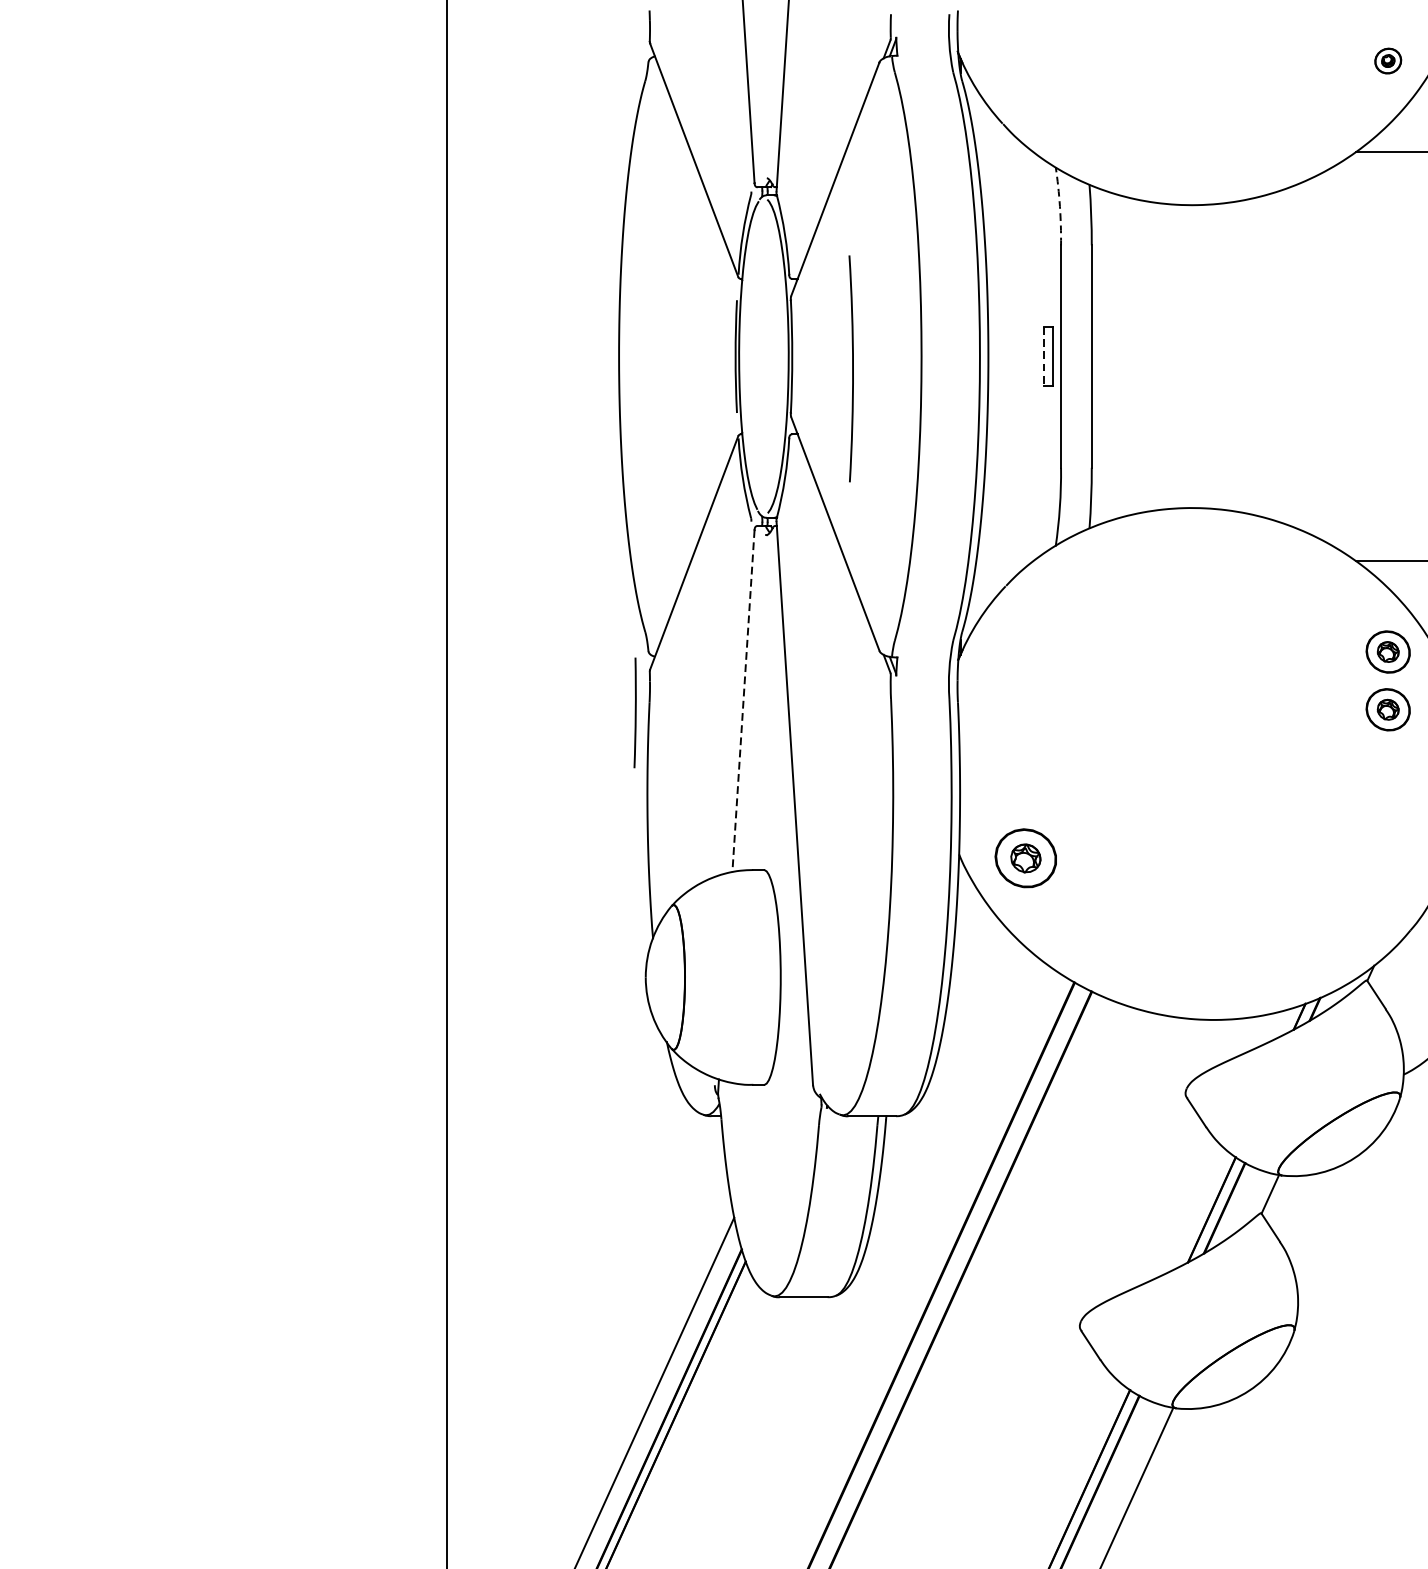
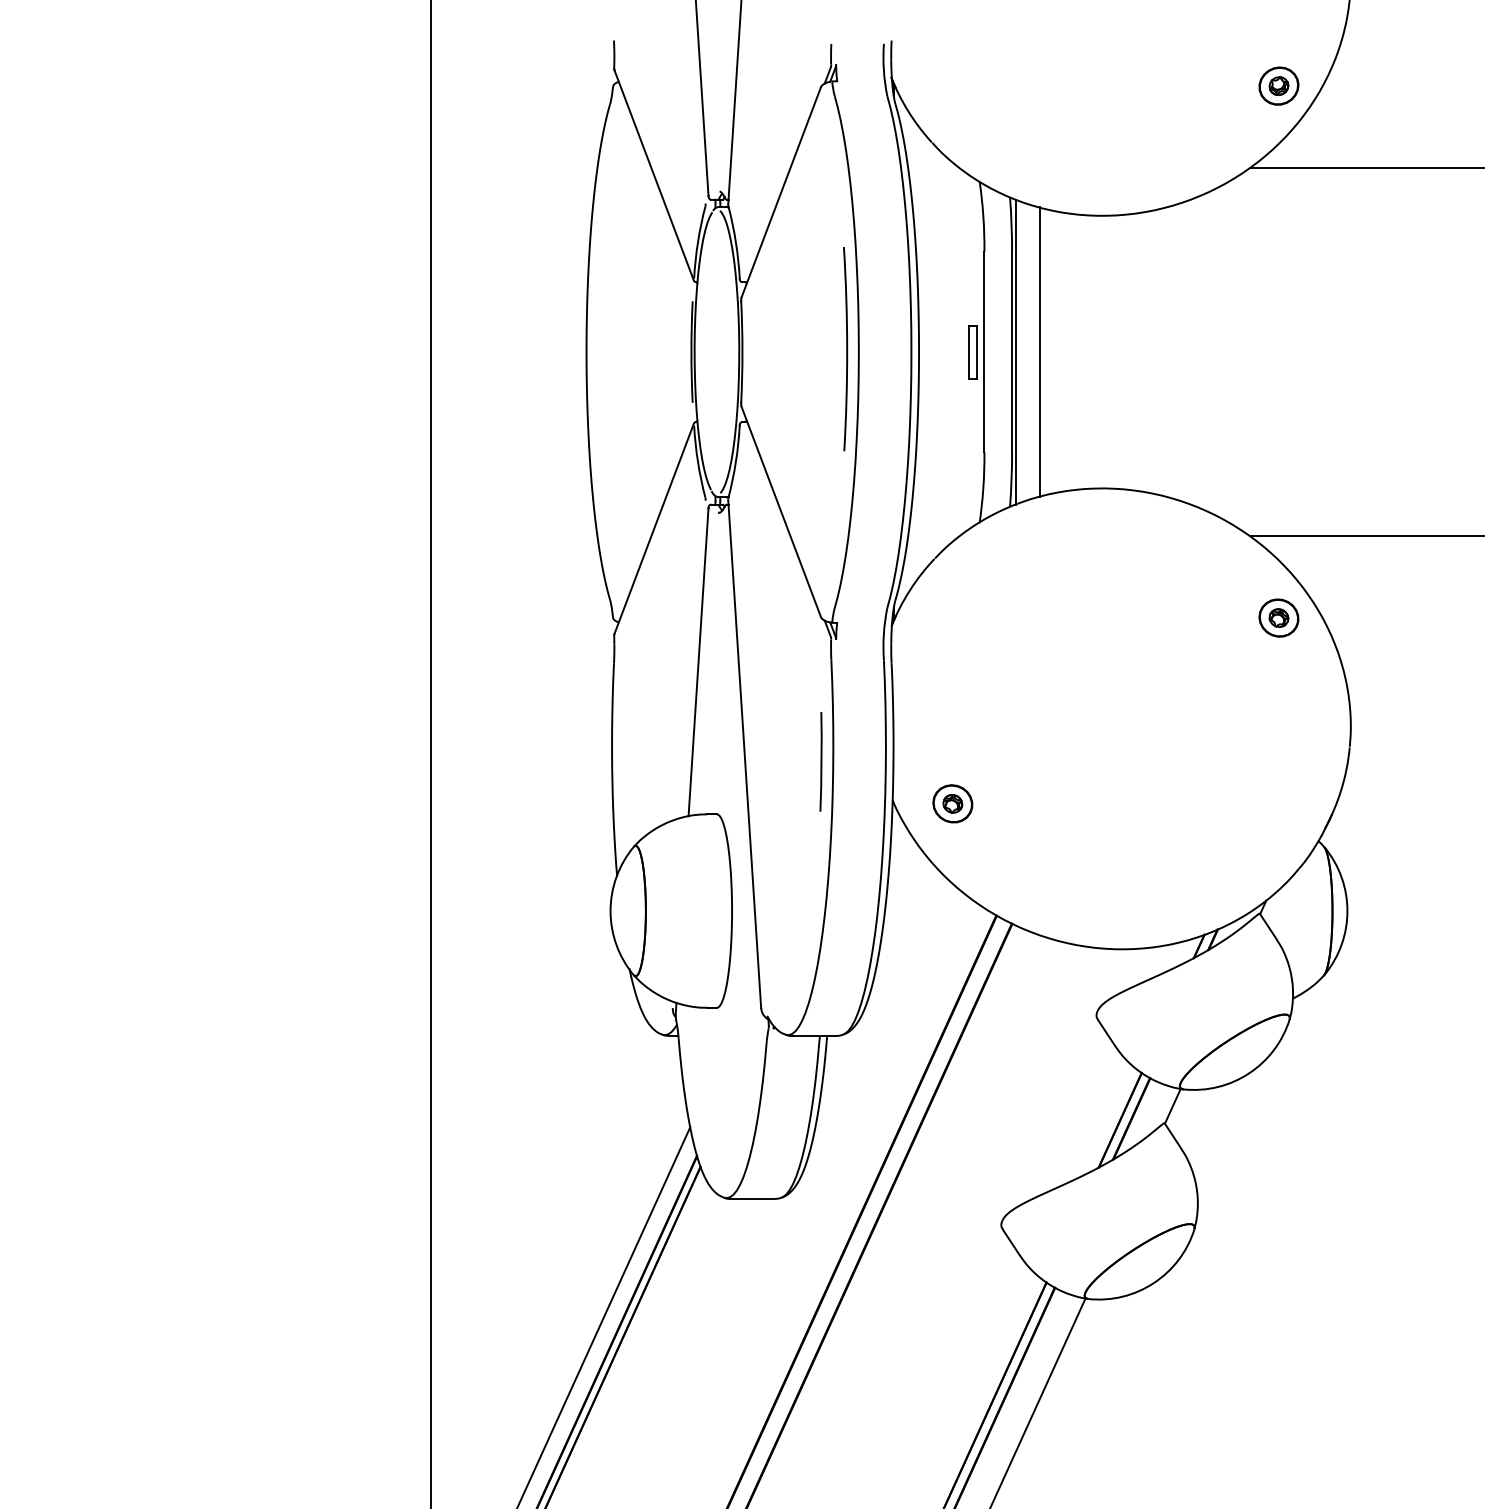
part: (1387, 60) -> (1278, 85), size x1.67
arc: (1060, 205) -> (983, 216), dashed -> solid
line: (1095, 355) -> (1015, 351), added
line: (1122, 355) -> (1039, 351), added
line: (1043, 357) -> (968, 352), dashed -> solid
arc: (852, 369) -> (846, 349), moved
line: (743, 701) -> (698, 662), dashed -> solid
part: (1387, 709) -> (1278, 669), removed
line: (634, 712) -> (820, 761), moved
part: (1025, 857) -> (952, 803), size x0.71

